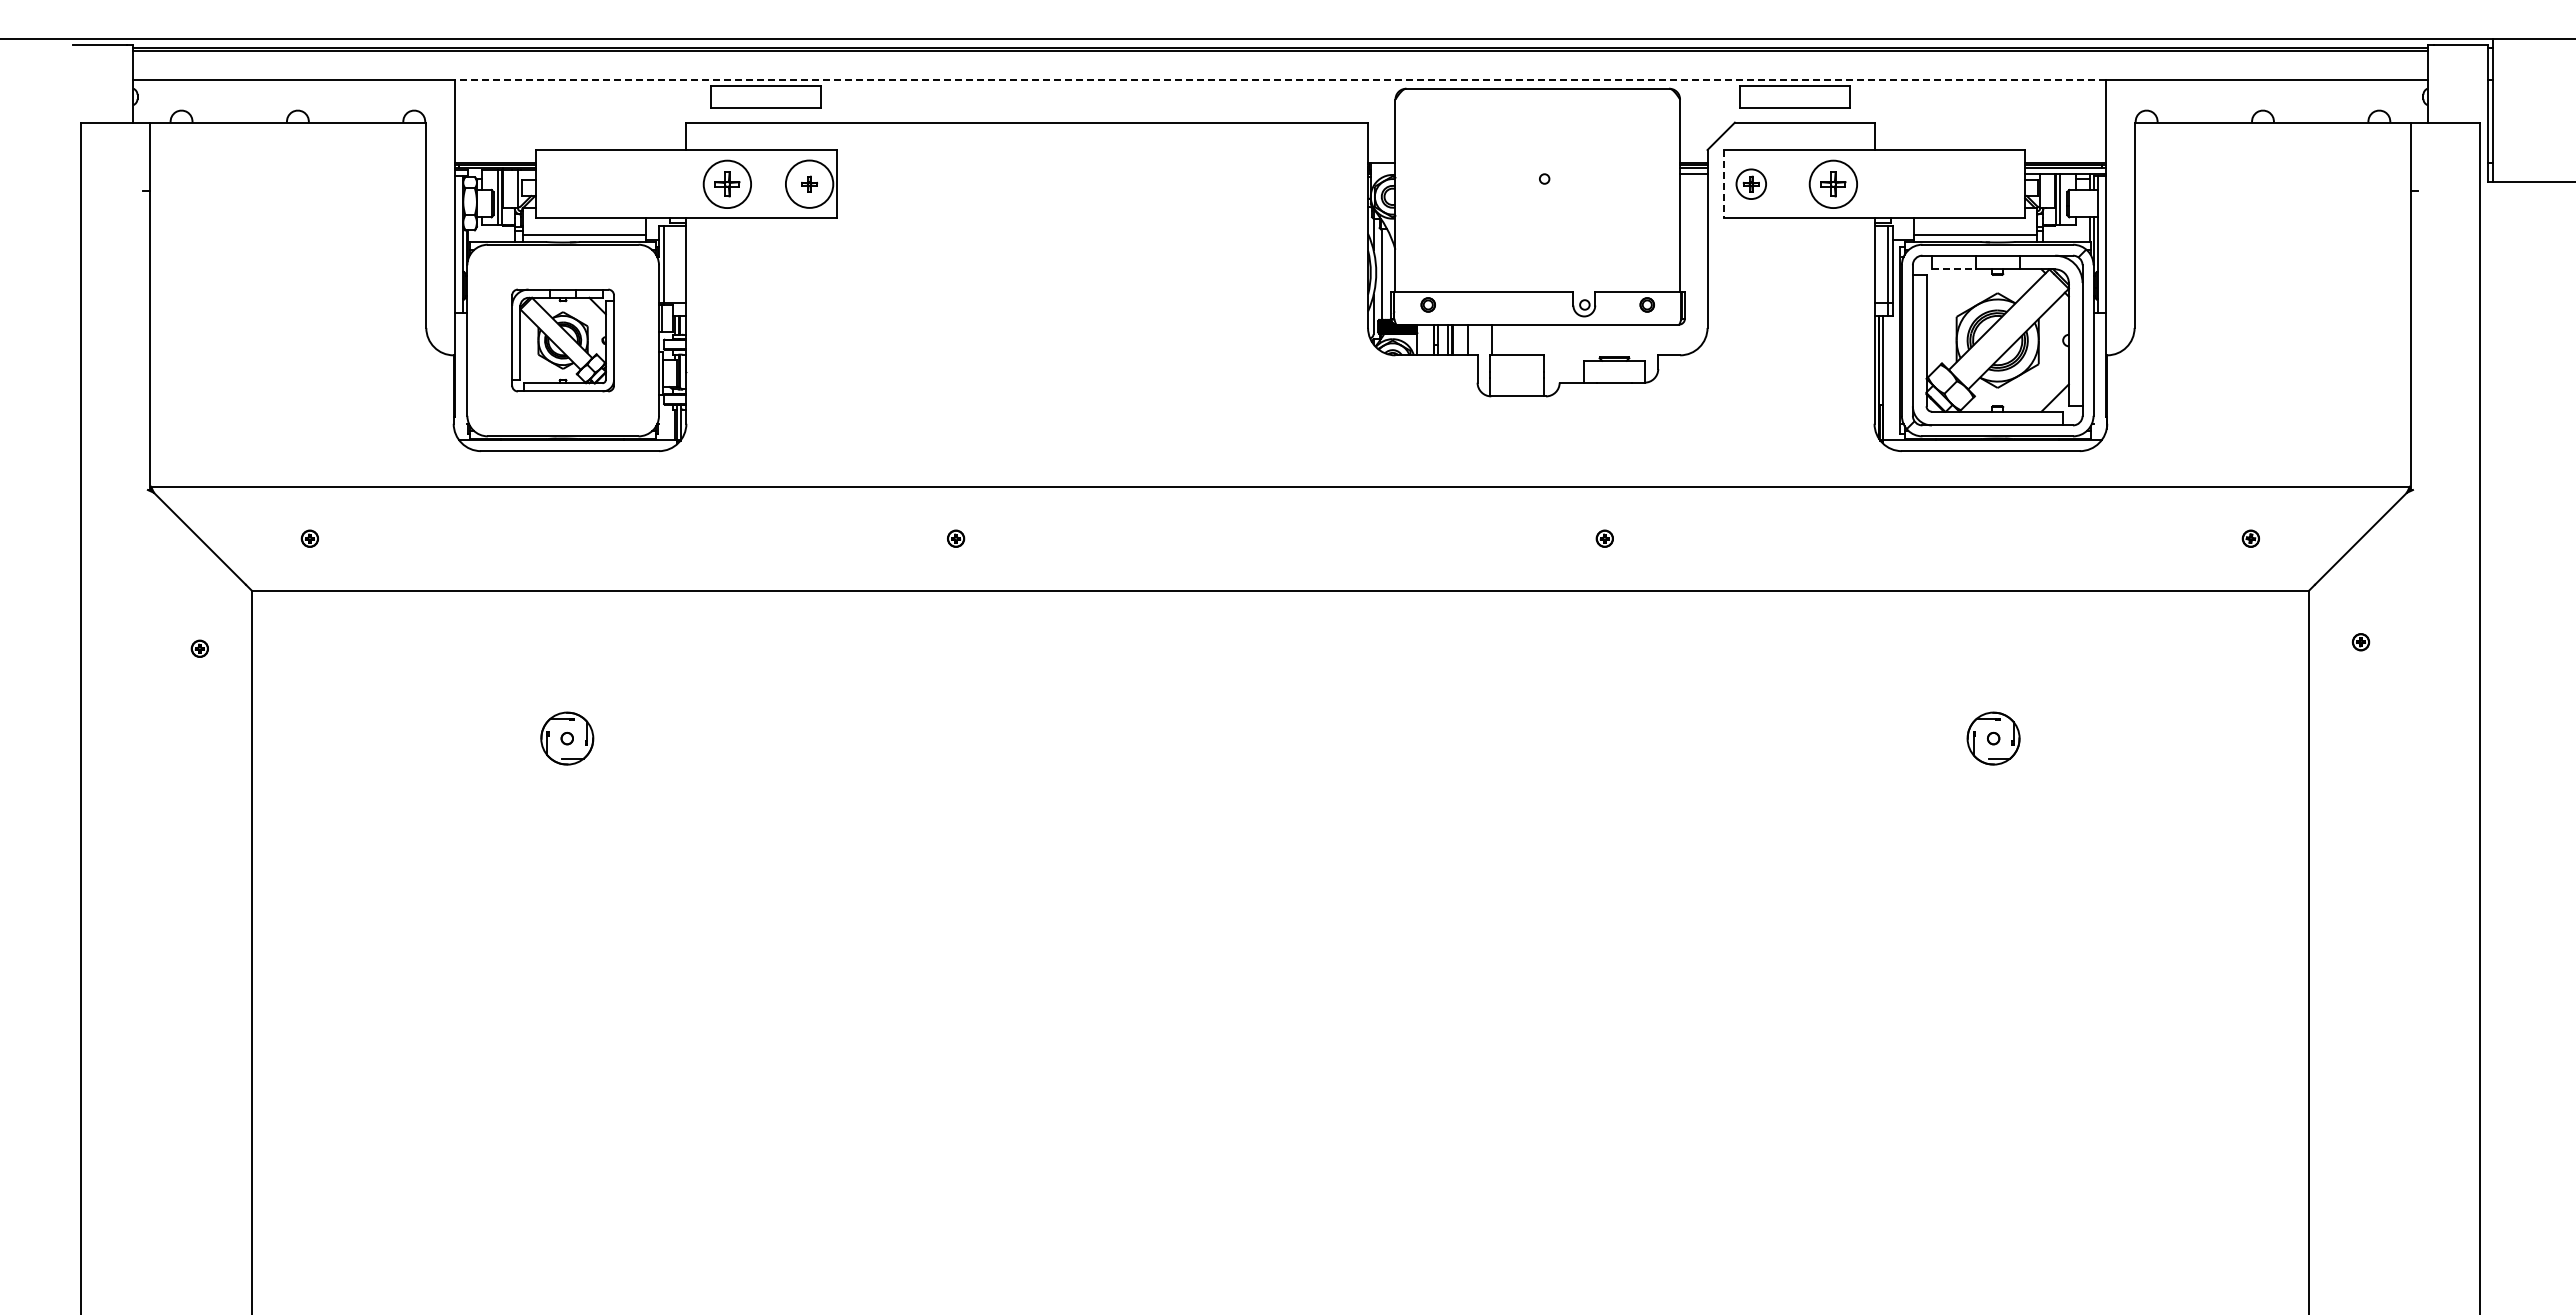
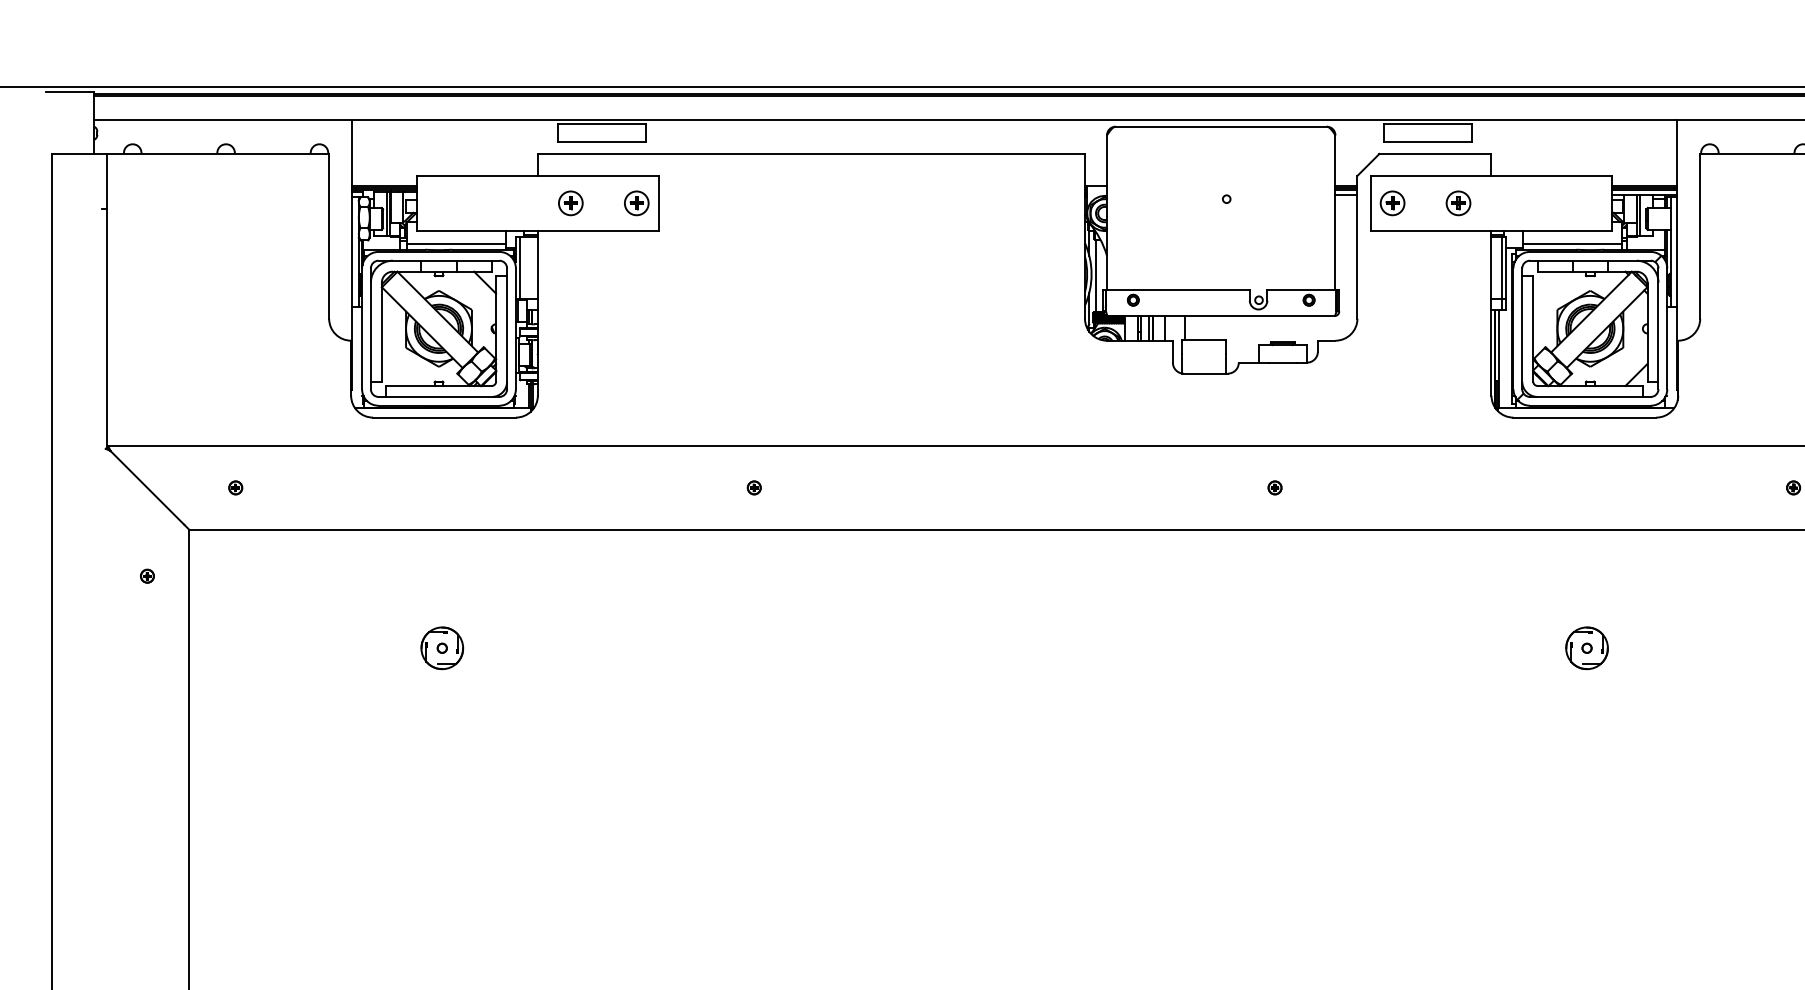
line: (1279, 80) -> (1013, 120), dashed -> solid
part: (727, 183) -> (570, 202), size x0.62
part: (1833, 183) -> (1458, 202), size x0.62
circle: (809, 184) -> (636, 203), size x0.62
line: (1723, 184) -> (1370, 203), dashed -> solid
line: (1953, 269) -> (1554, 271), dashed -> solid
part: (562, 340) -> (438, 328), size x1.67

